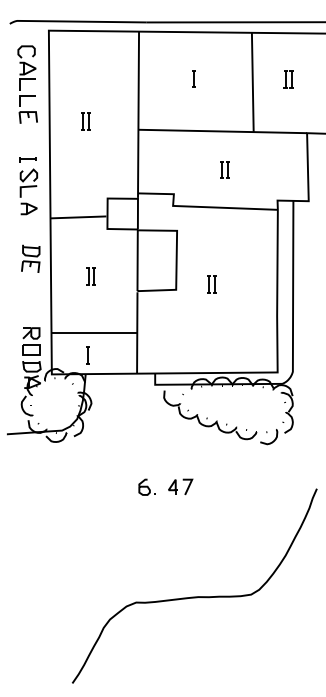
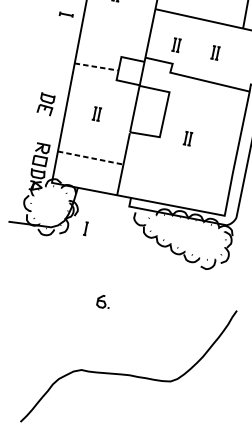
part: (173, 169) -> (176, 44), added
part: (28, 191) -> (62, 39), removed
line: (77, 217) -> (95, 66), solid -> dashed
part: (30, 258) -> (46, 103), moved
line: (94, 333) -> (90, 158), solid -> dashed
line: (87, 355) -> (85, 228), moved
part: (146, 486) -> (103, 301), moved
part: (180, 486) -> (133, 288), removed

